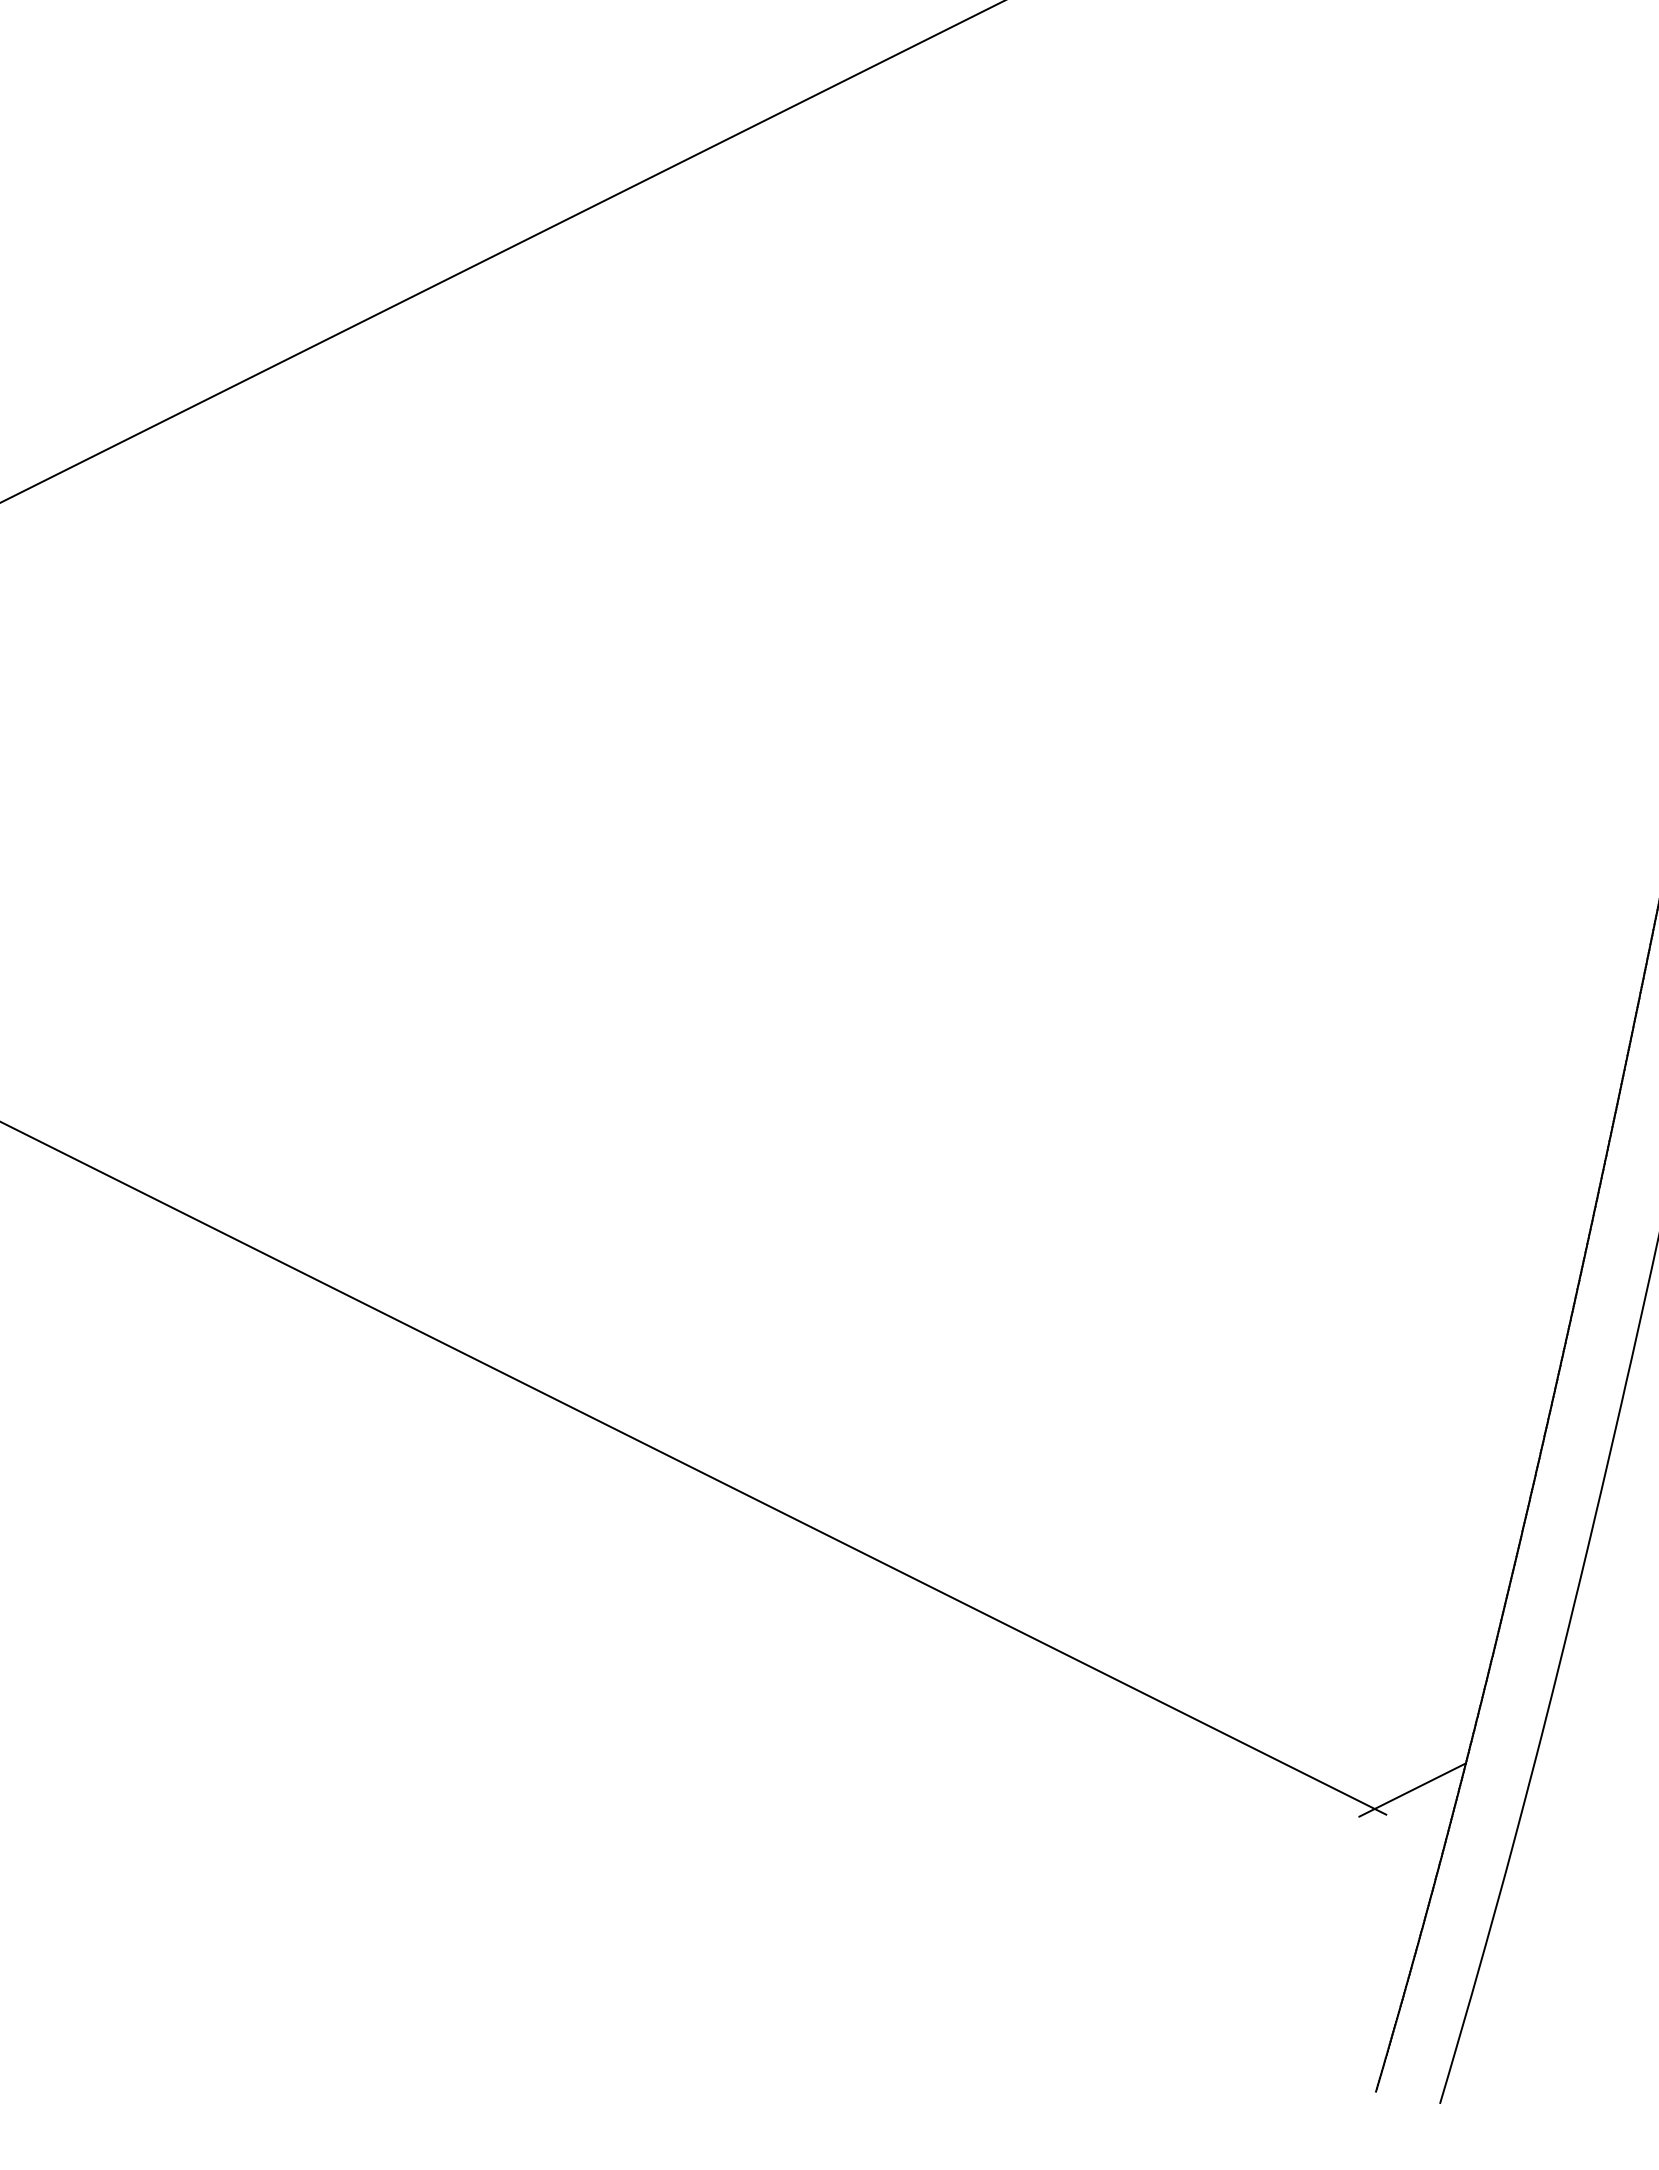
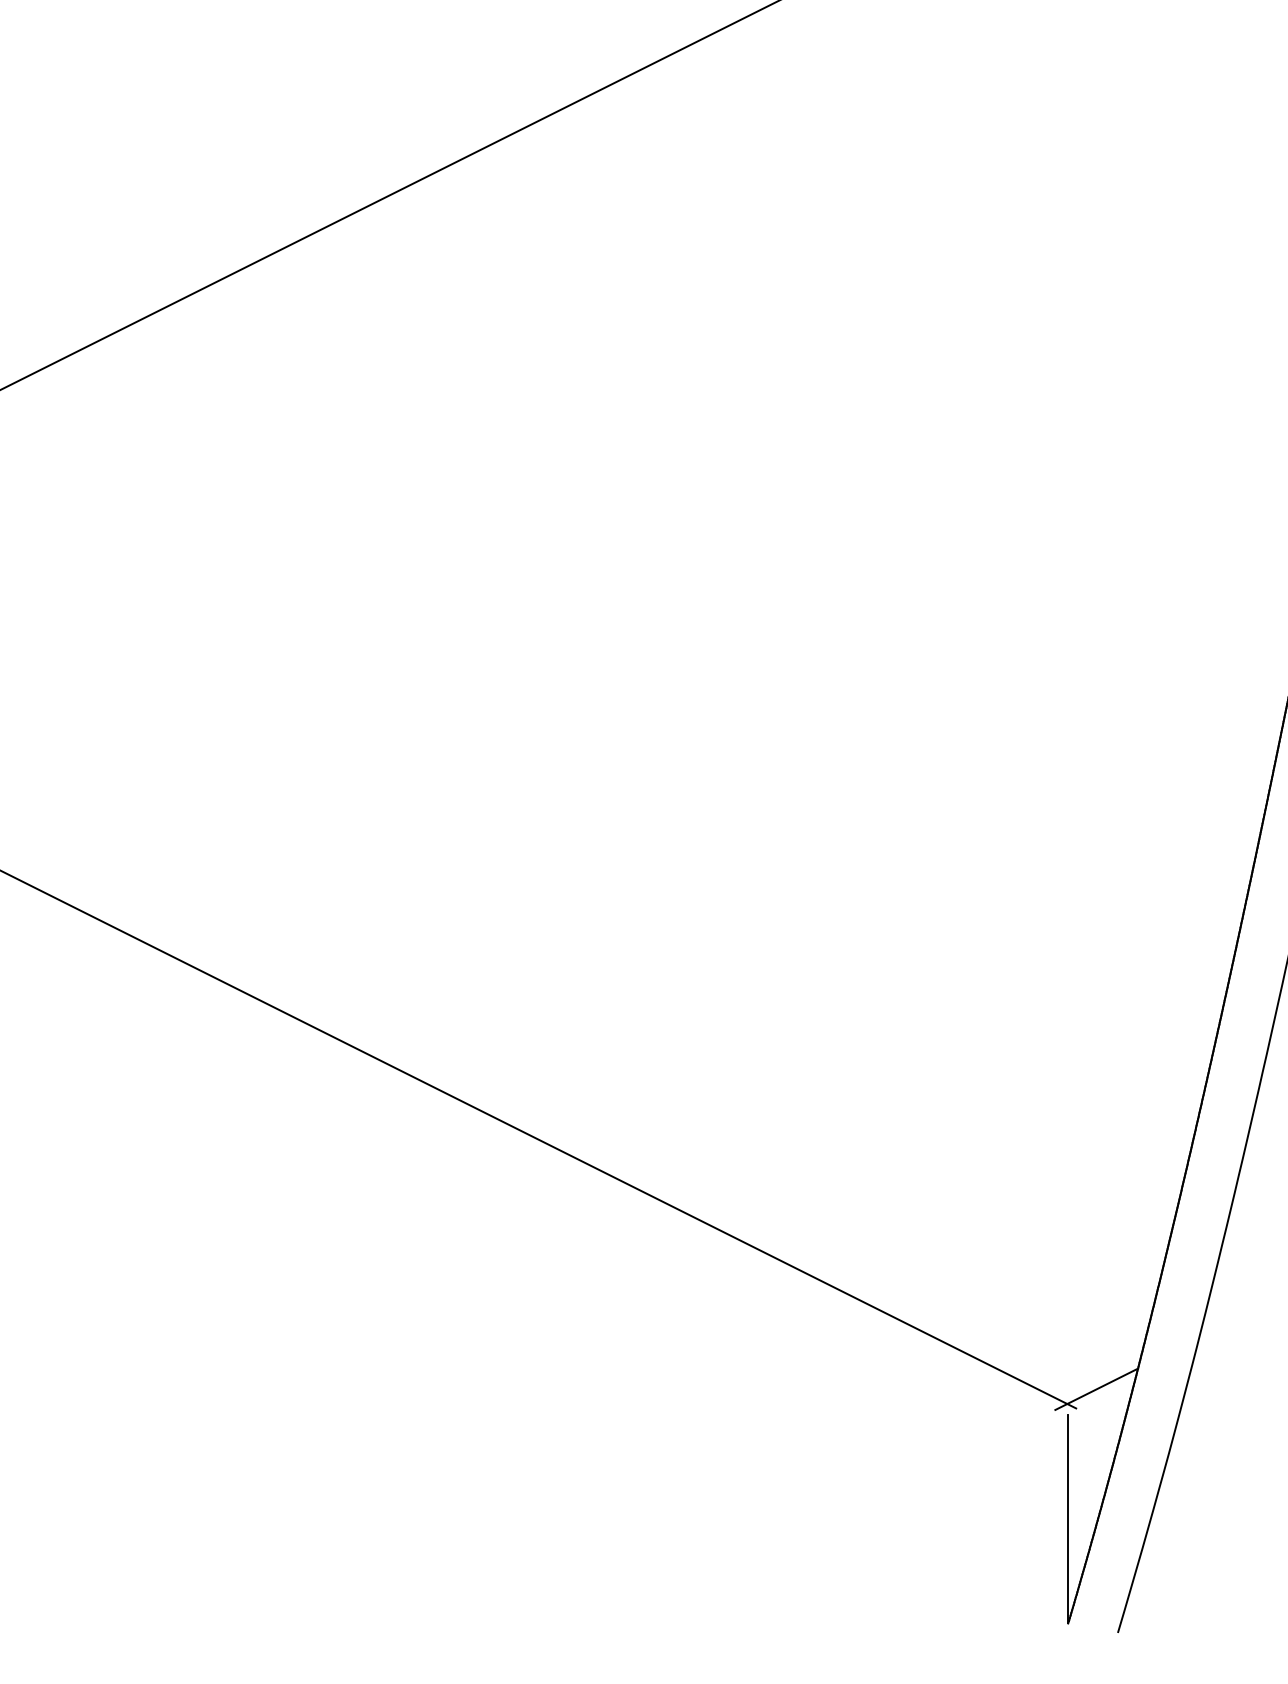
line: (1376, 1956) -> (1068, 1518), added

